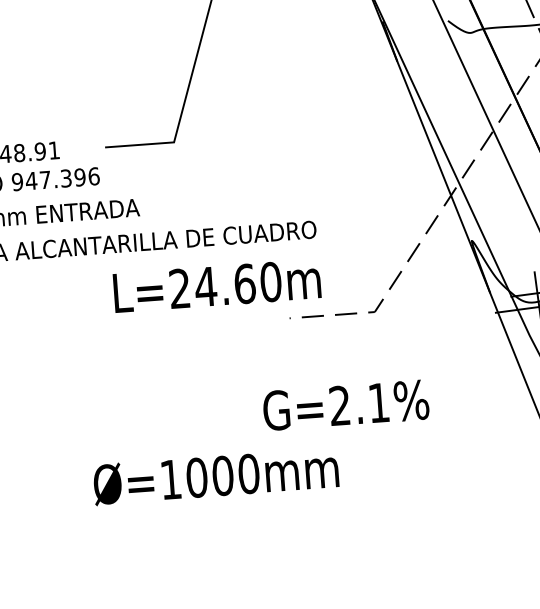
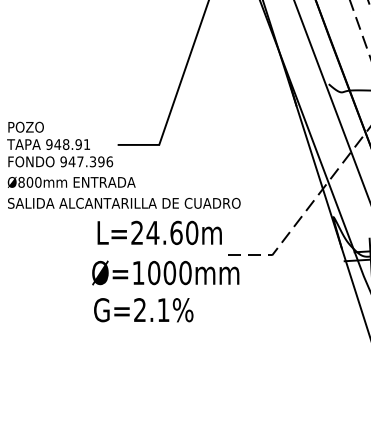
text: (216, 285) -> (159, 232), moved
text: (345, 405) -> (143, 310), moved
text: (215, 475) -> (165, 272), moved

